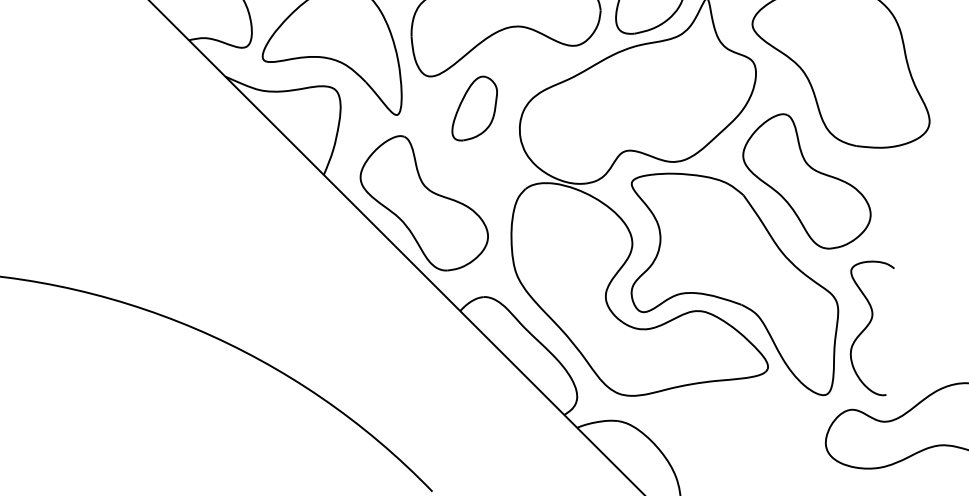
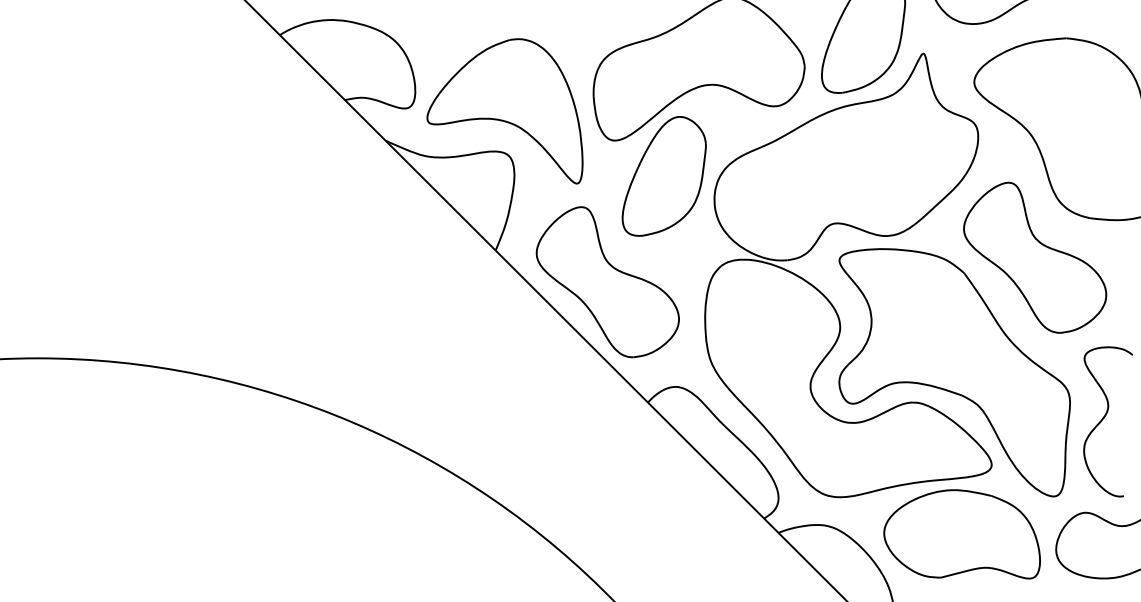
part: (474, 108) -> (663, 176), size x1.67
part: (741, 429) -> (961, 534), added

